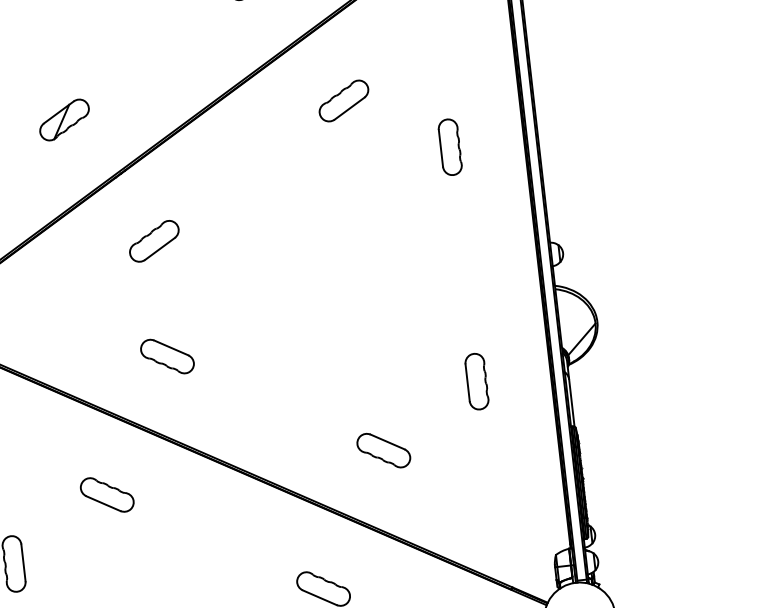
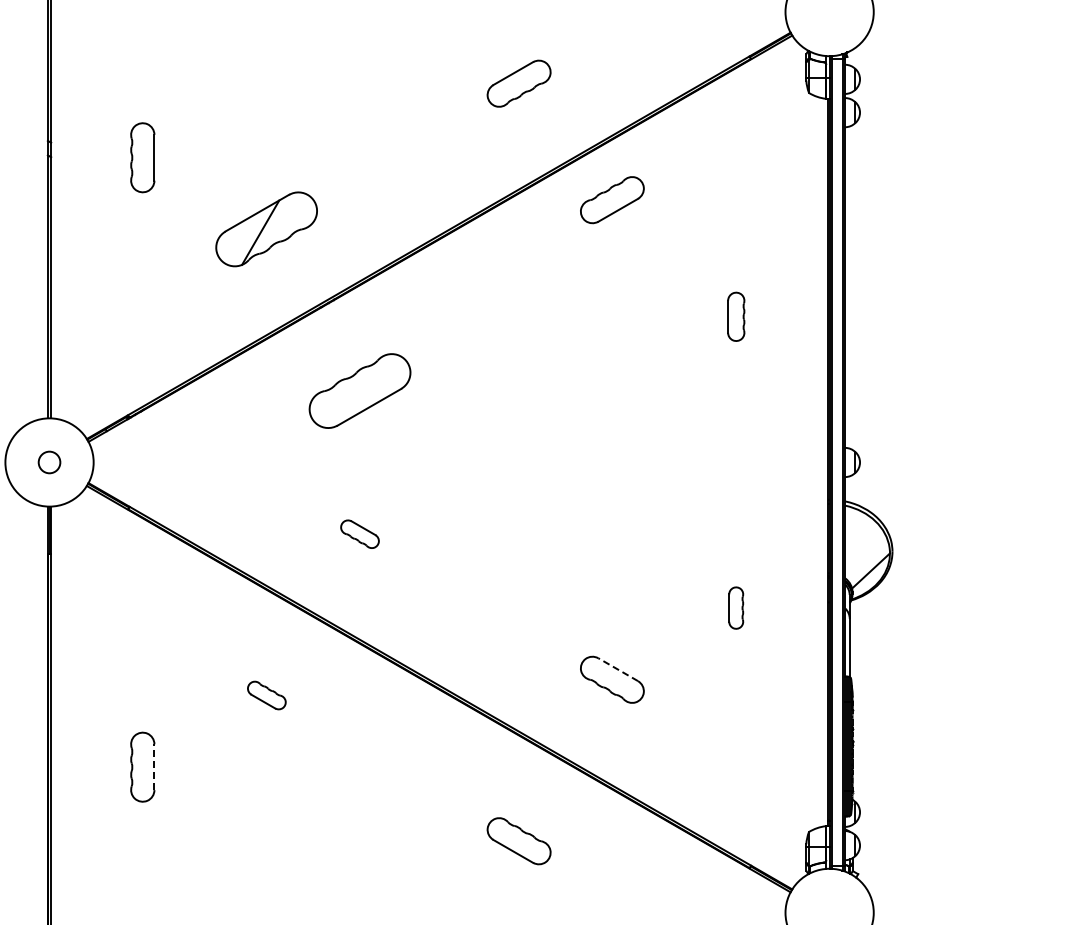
part: (344, 101) -> (612, 200), moved
part: (64, 120) -> (266, 229), size x1.6
part: (449, 147) -> (735, 316), size x0.7
part: (153, 241) -> (359, 390), size x1.6
part: (167, 356) -> (359, 534), size x0.6
part: (476, 381) -> (735, 607), size x0.6
line: (387, 441) -> (618, 669), solid -> dashed
part: (107, 494) -> (266, 695), size x0.6
line: (23, 563) -> (154, 767), solid -> dashed

